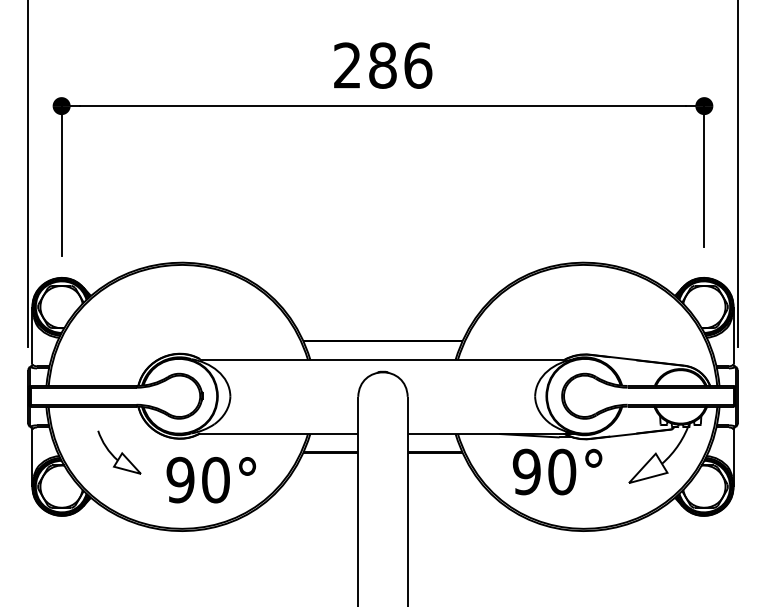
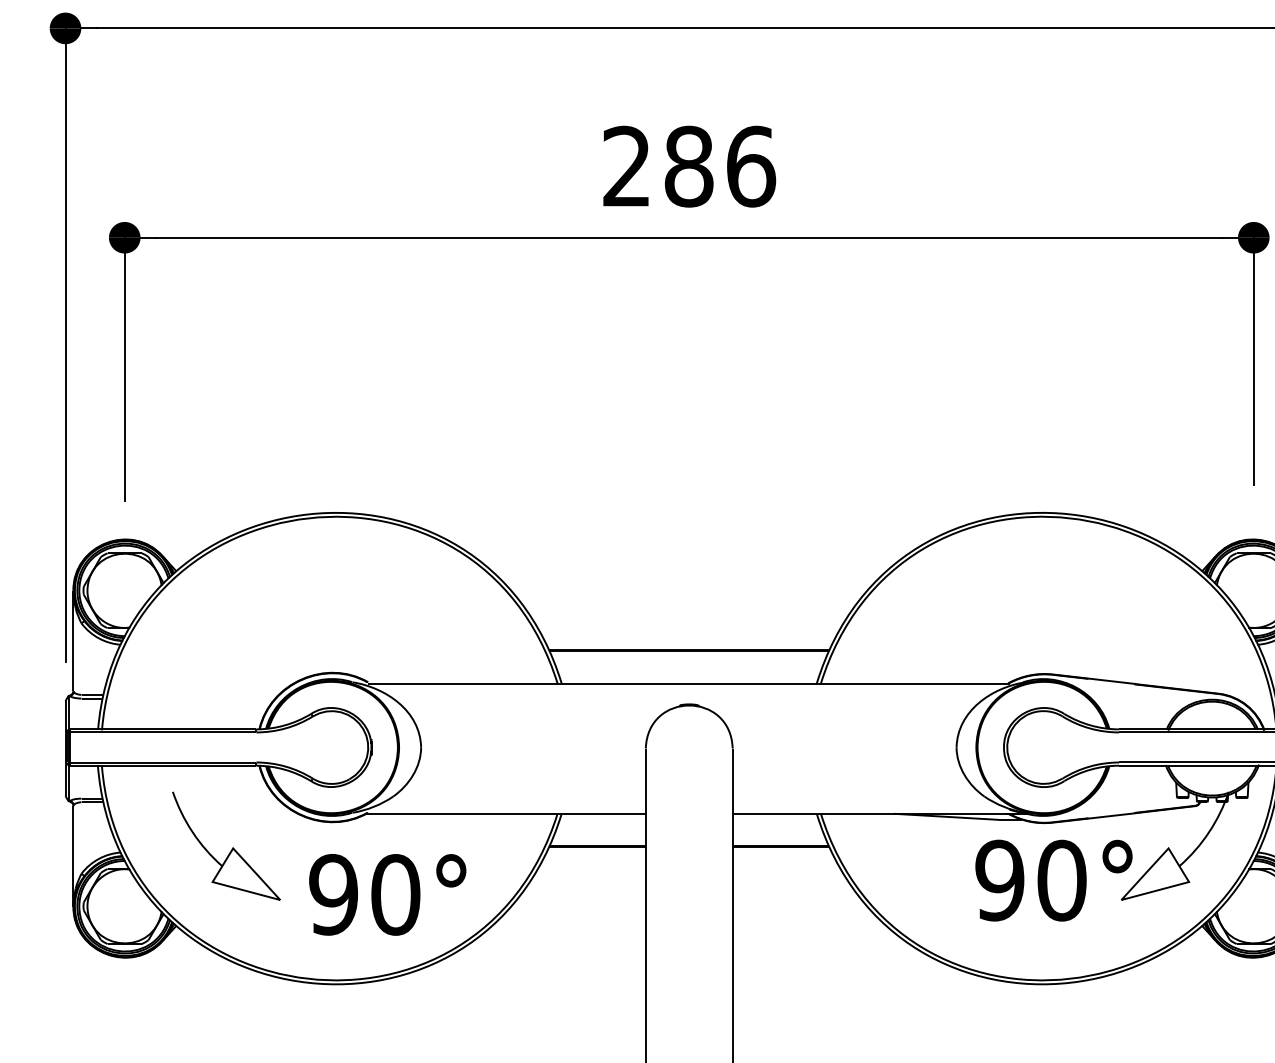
part: (119, 452) -> (226, 846), size x1.43
text: (557, 471) -> (1053, 879), moved

